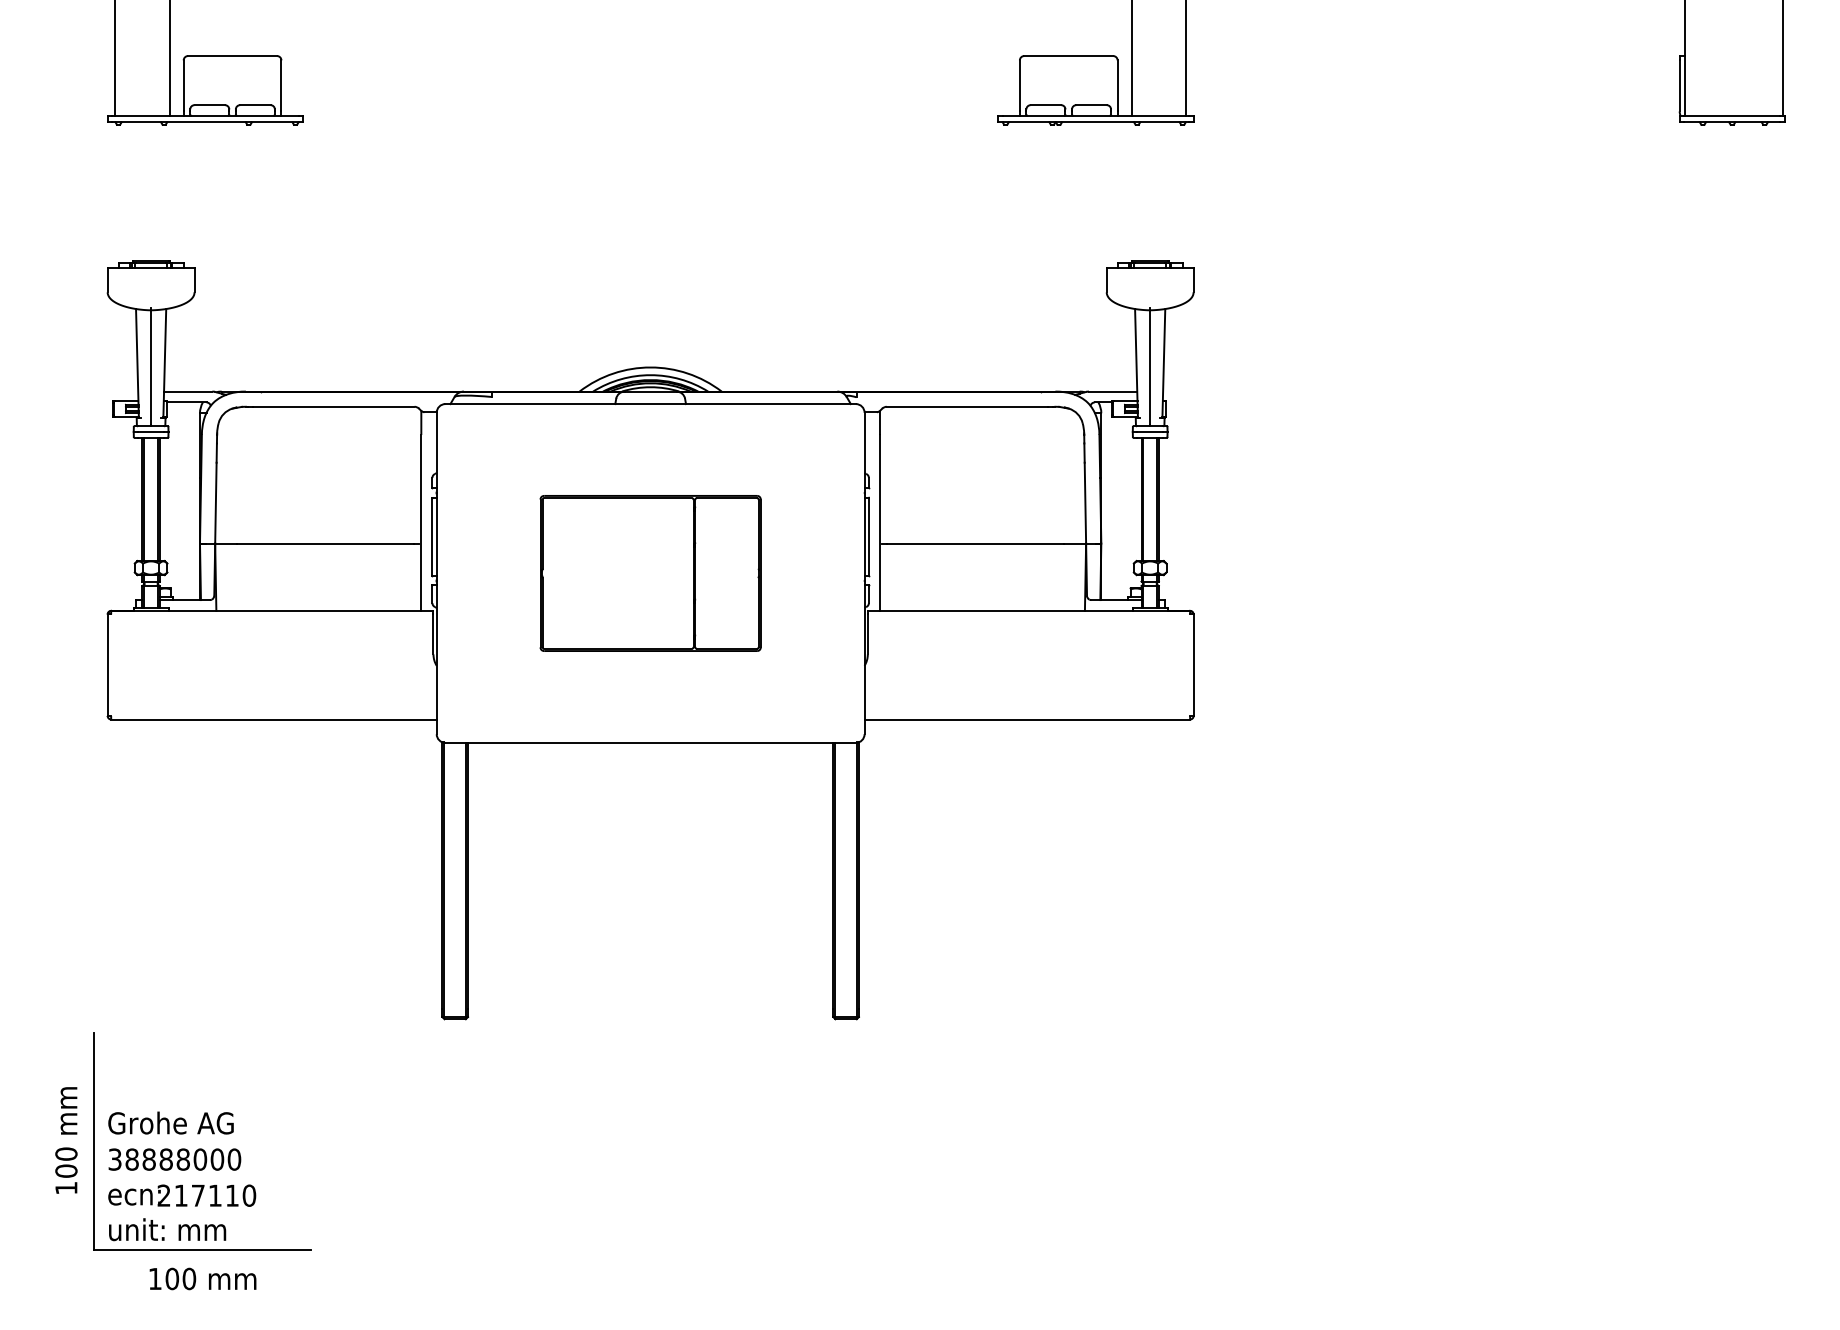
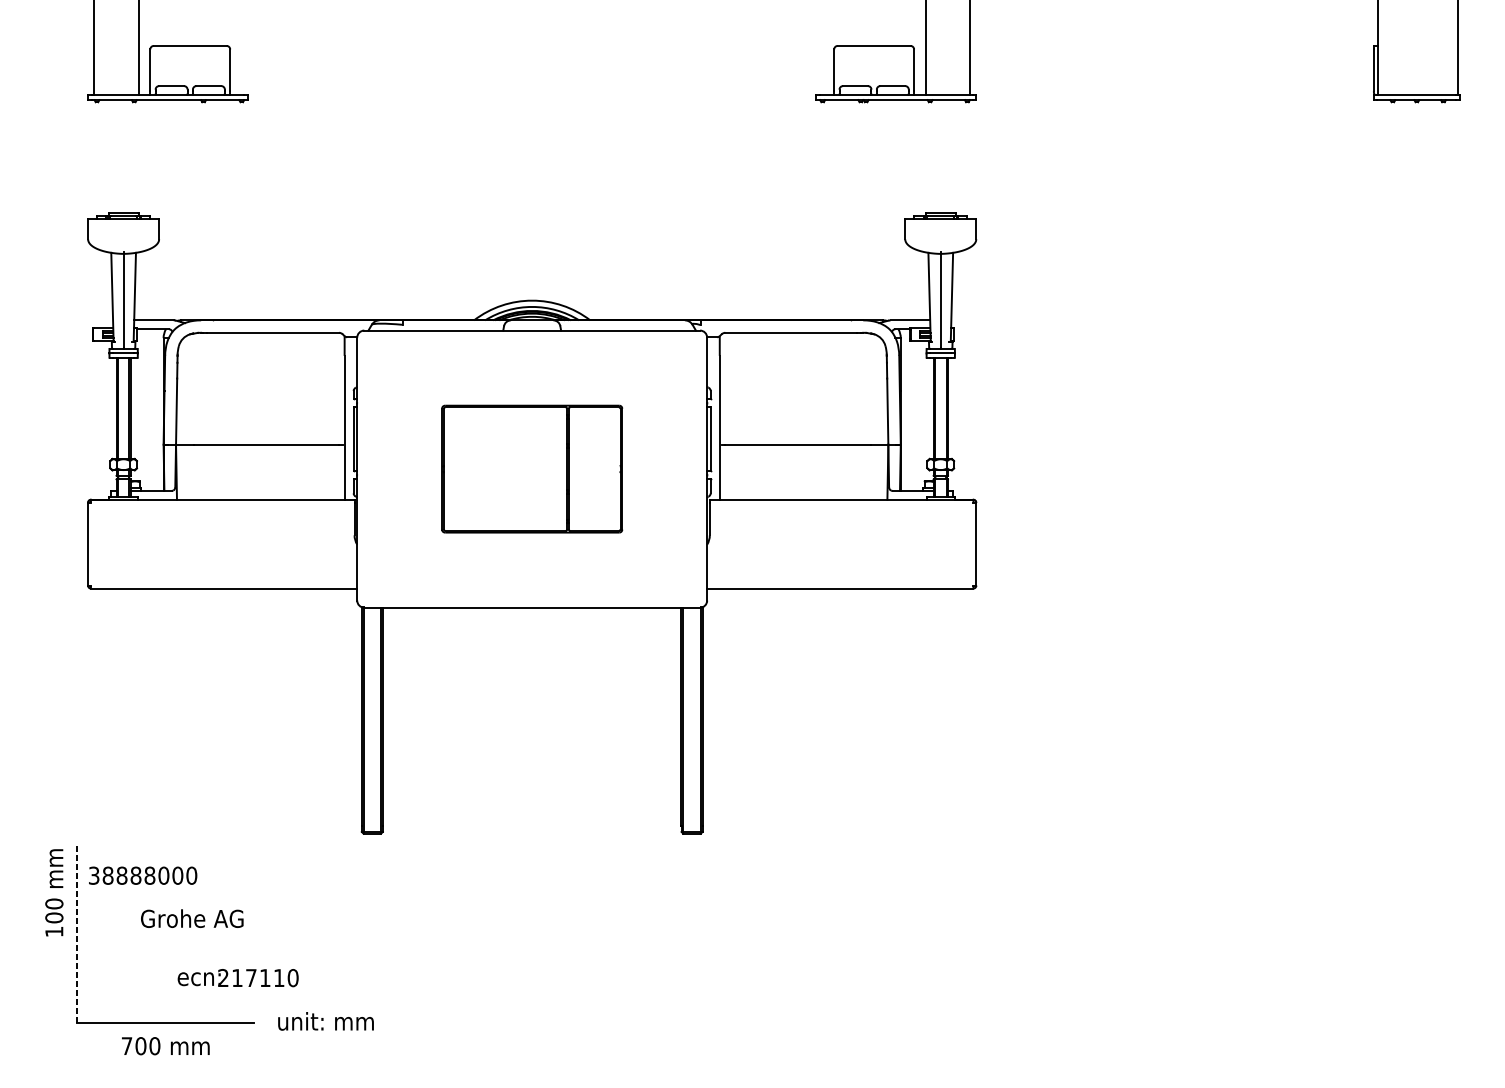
text: (170, 1122) -> (191, 918), moved
text: (66, 1140) -> (54, 892), moved
line: (93, 1141) -> (76, 933), solid -> dashed
text: (174, 1159) -> (142, 875), moved
text: (182, 1195) -> (238, 977), moved
text: (167, 1229) -> (325, 1021), moved
text: (155, 1278) -> (127, 1045), 100 -> 700

